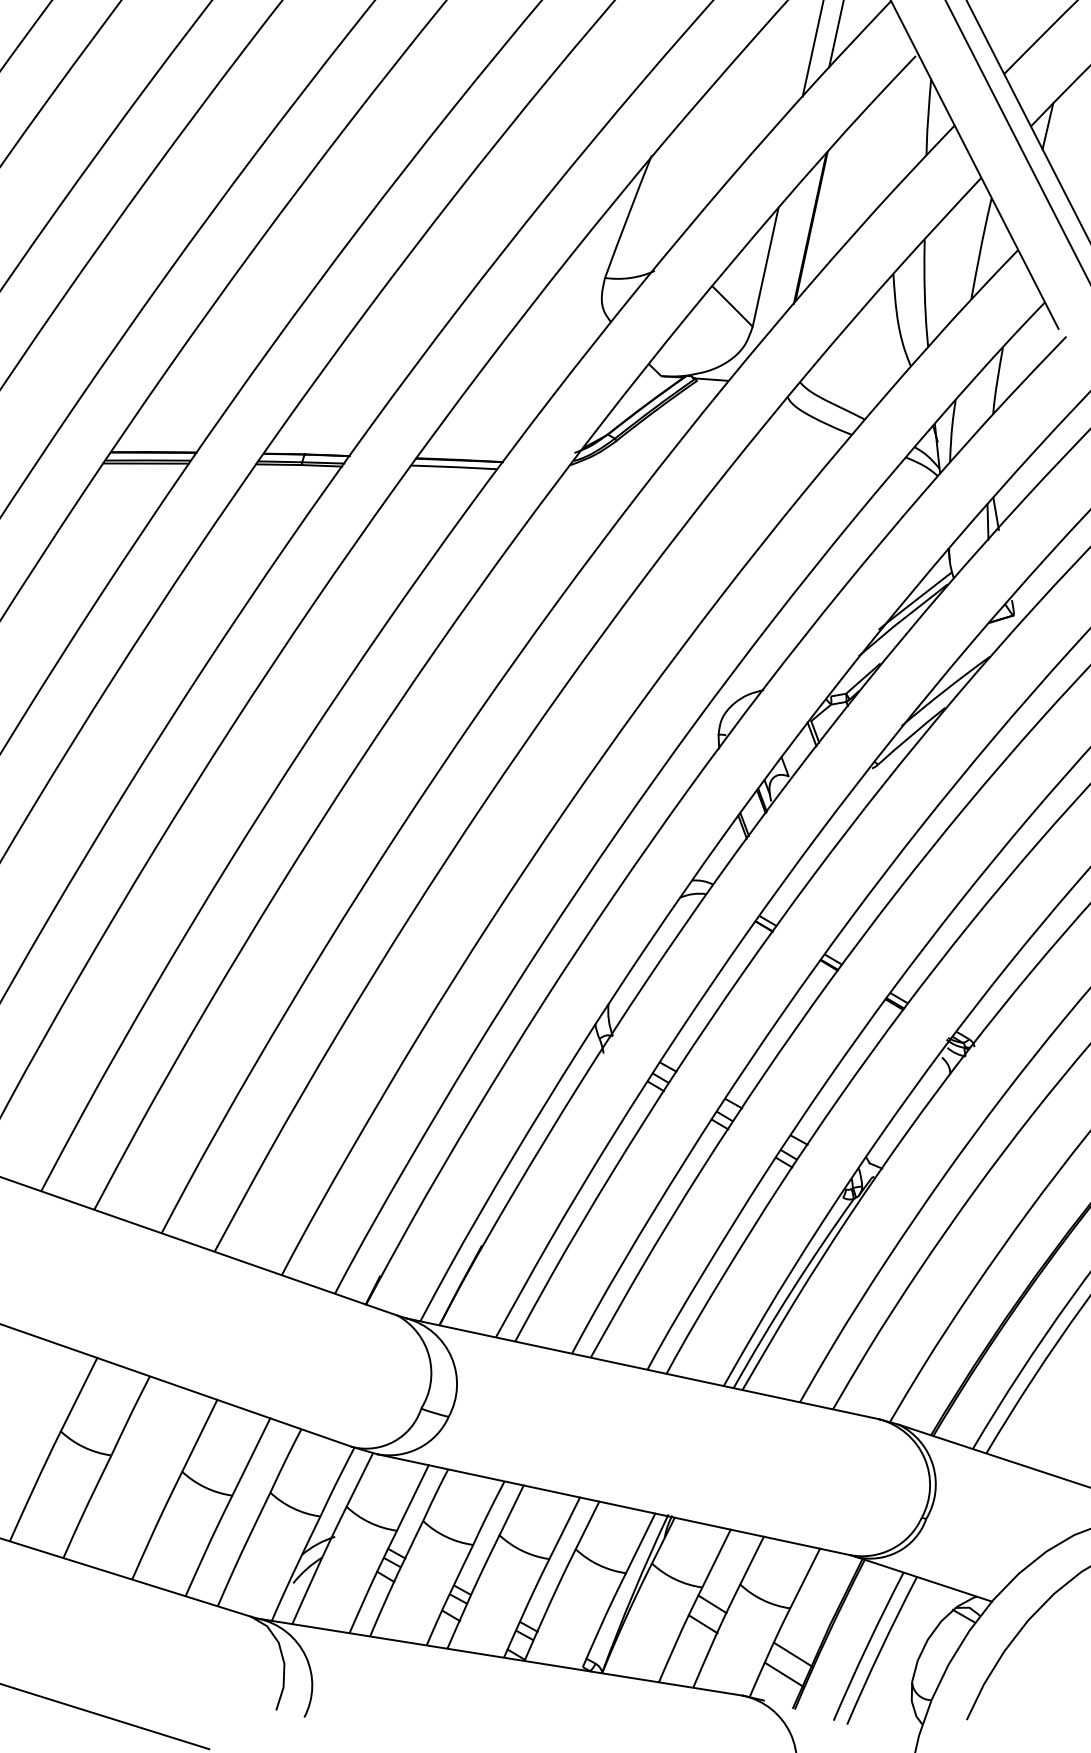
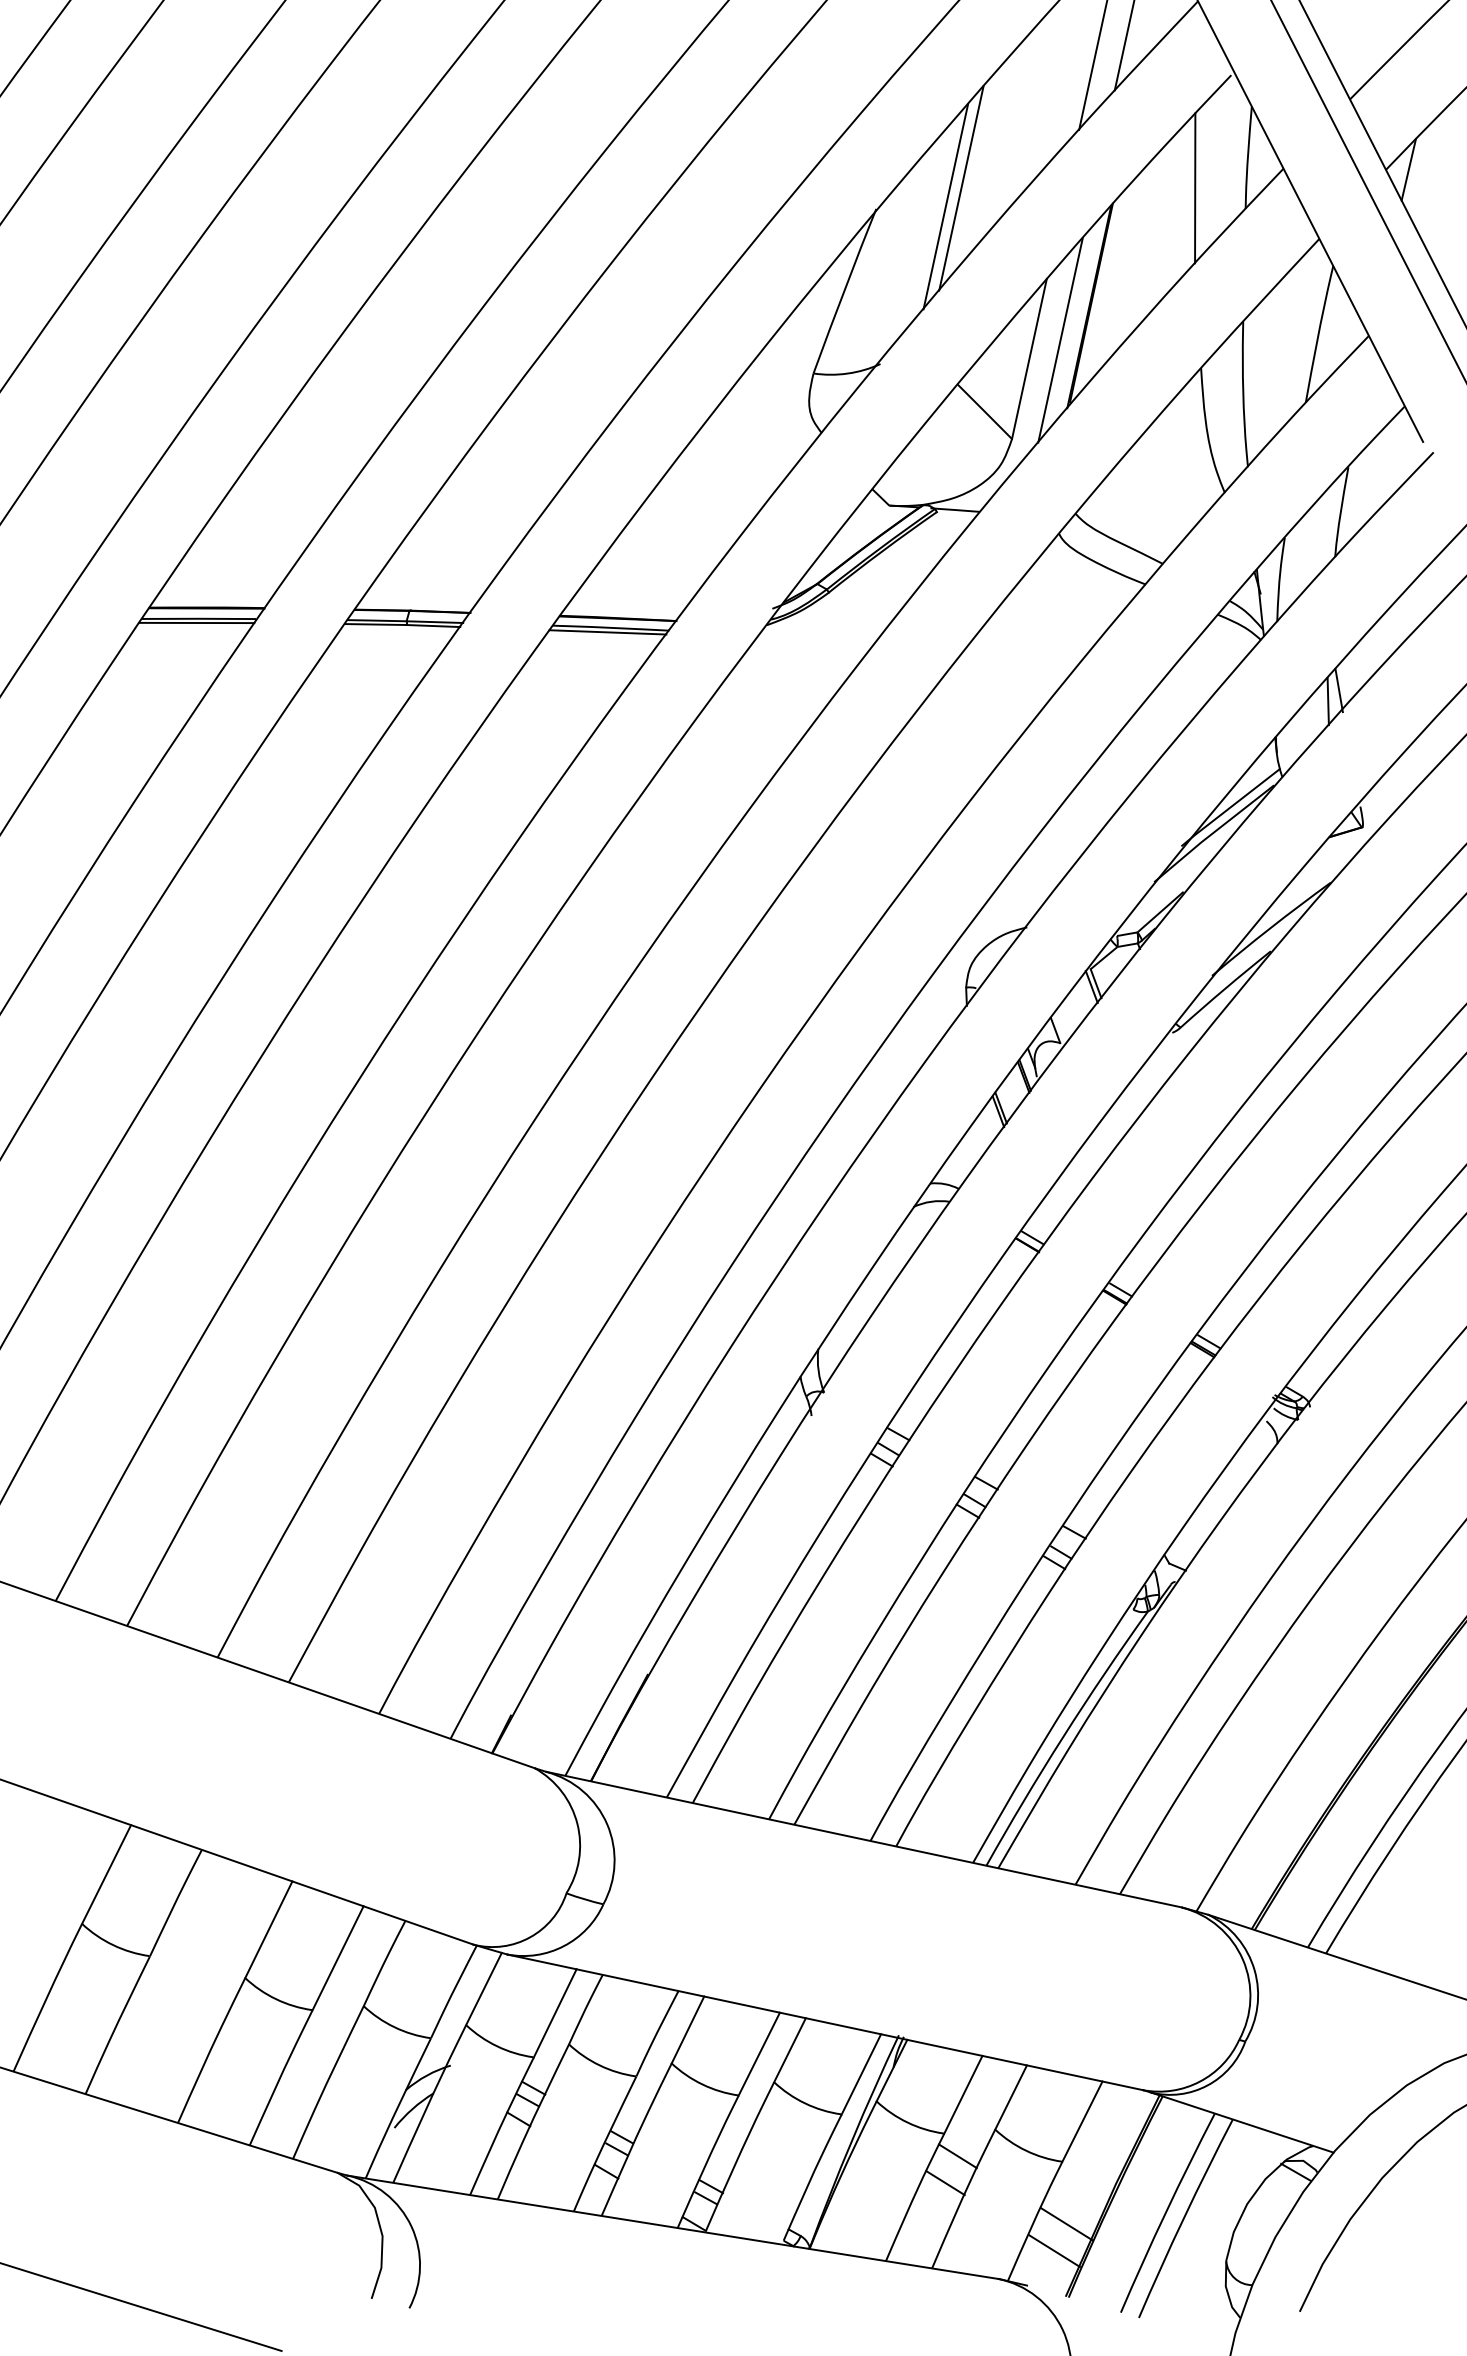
line: (715, 140) -> (961, 188), added
line: (889, 140) -> (1195, 188), added
line: (703, 153) -> (945, 206), added
line: (788, 253) -> (1060, 340), added
line: (451, 470) -> (607, 632), added

